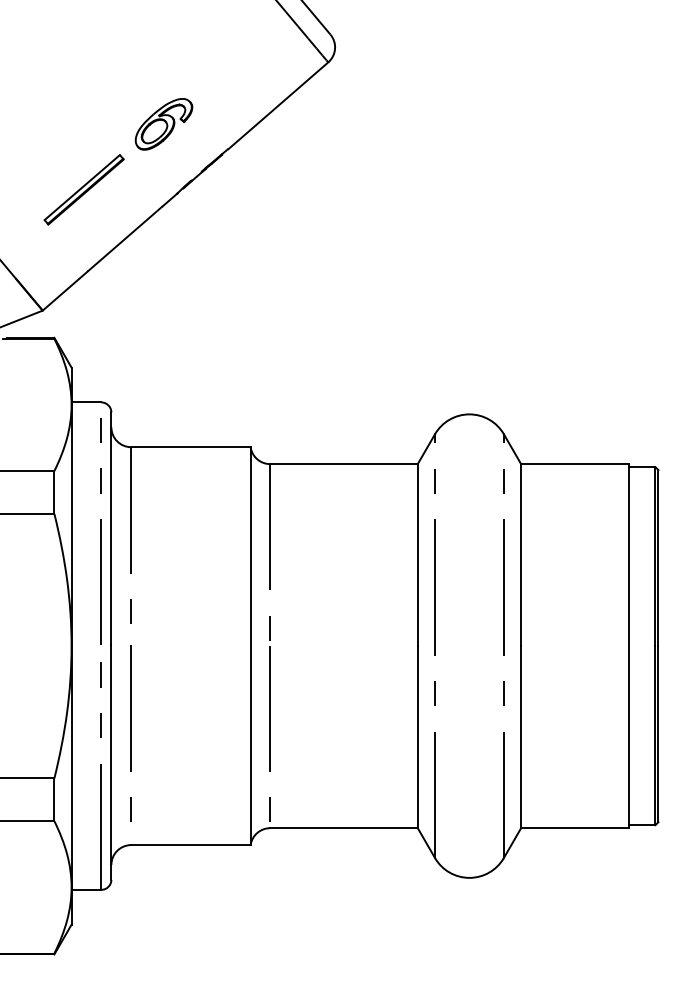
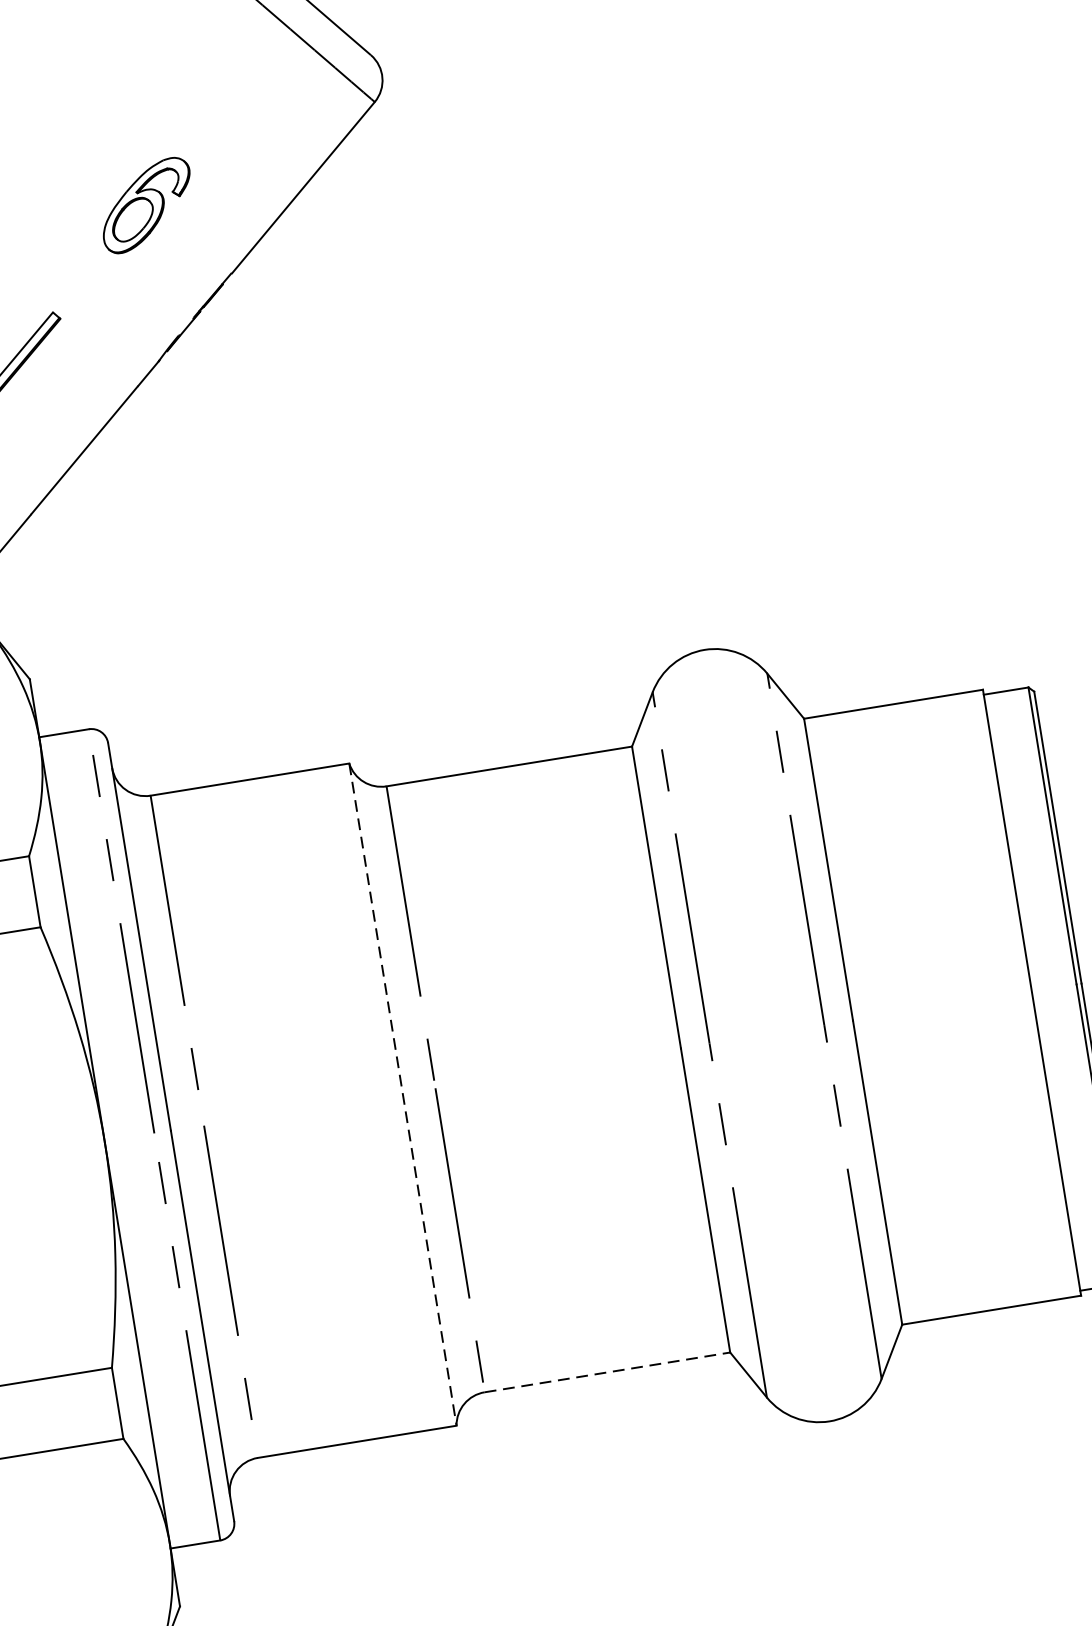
part: (163, 124) -> (146, 205), moved
line: (250, 646) -> (402, 1095), solid -> dashed
line: (344, 828) -> (608, 1372), solid -> dashed

